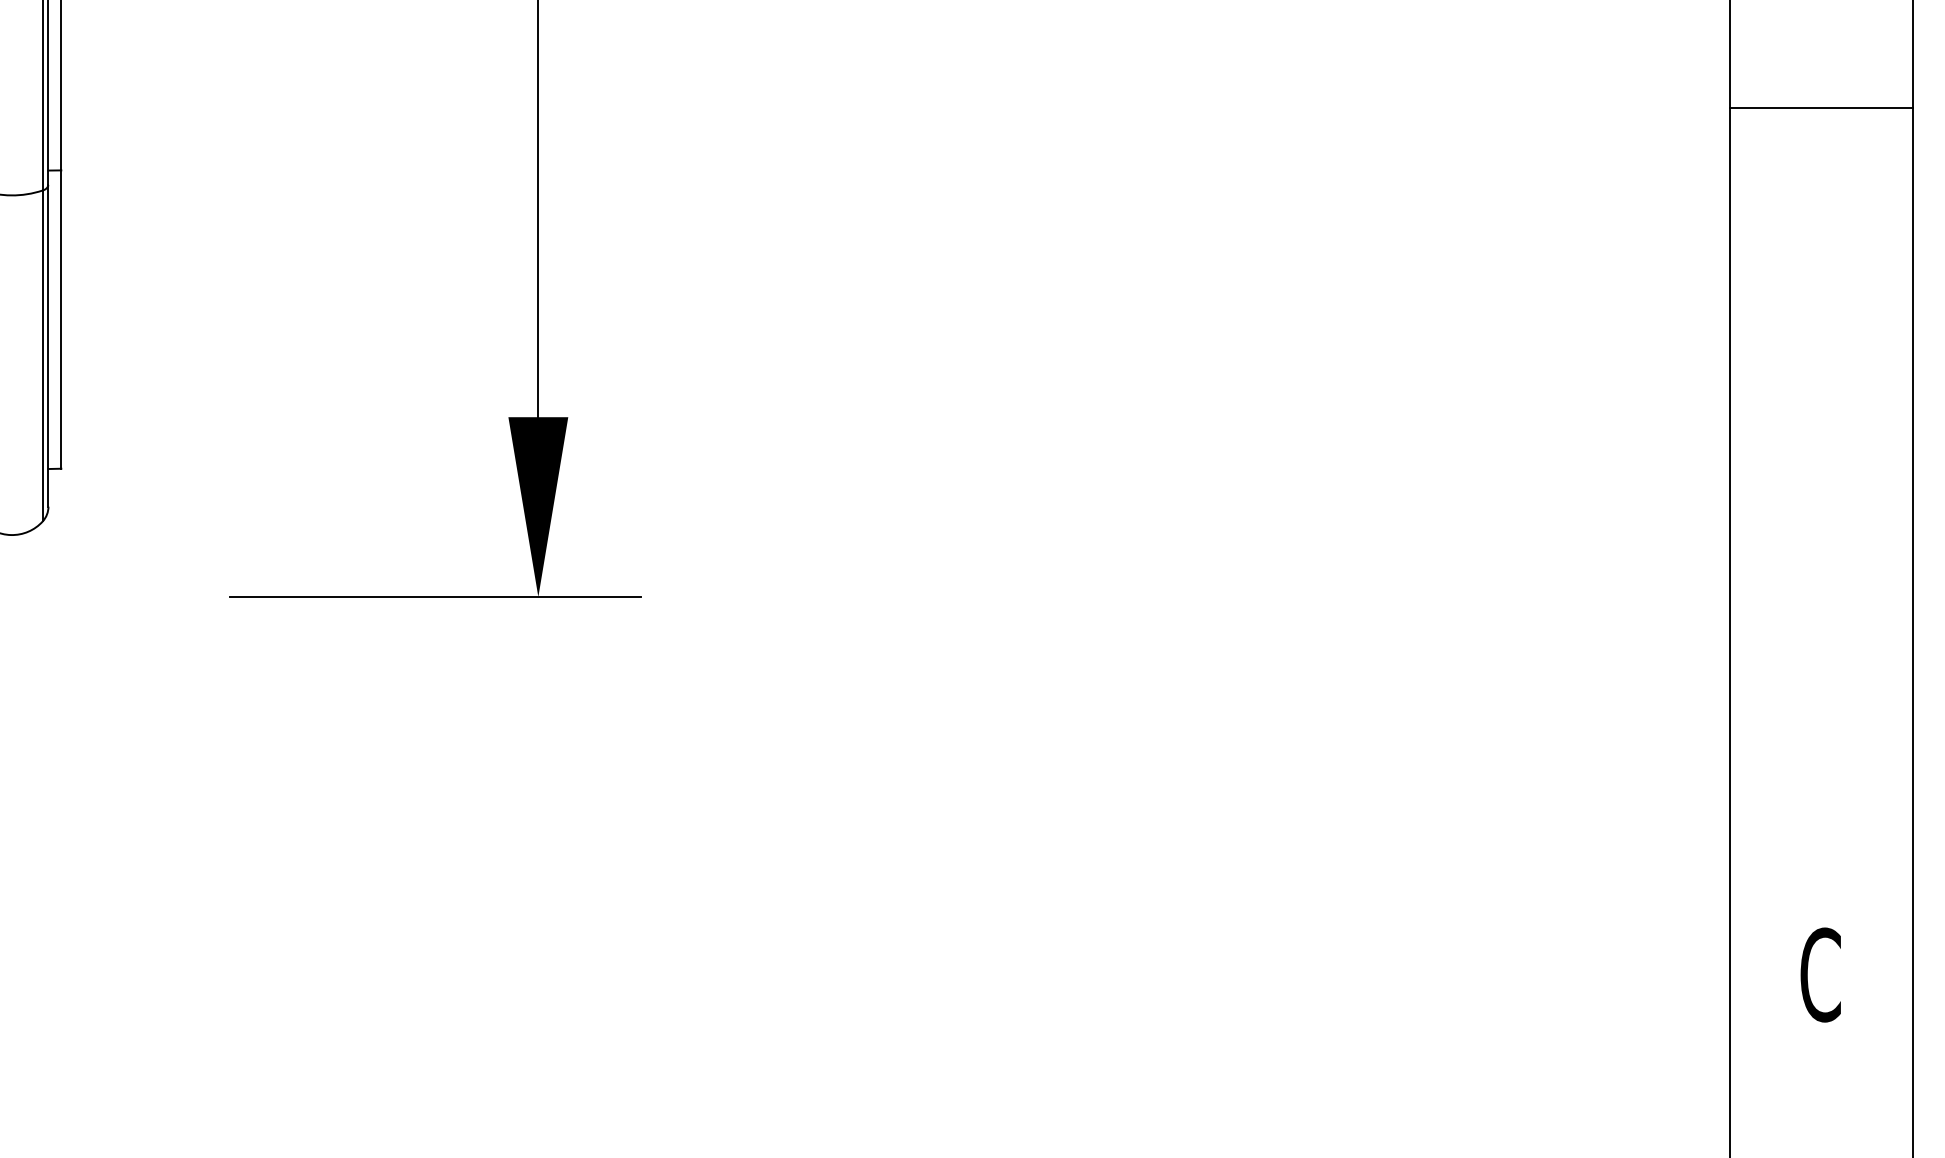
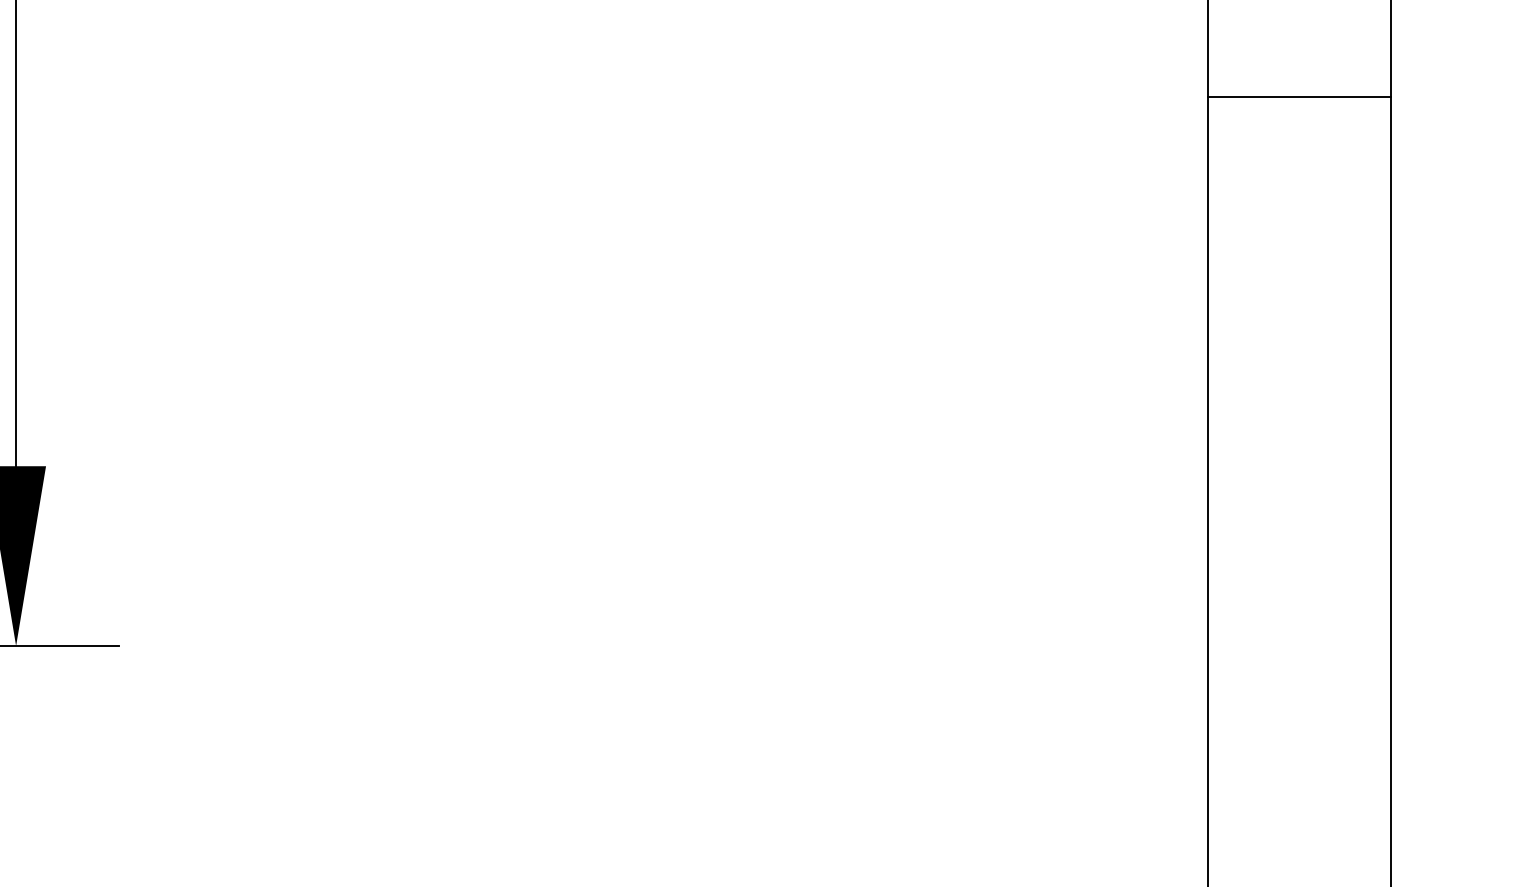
line: (1821, 108) -> (1299, 96), moved

